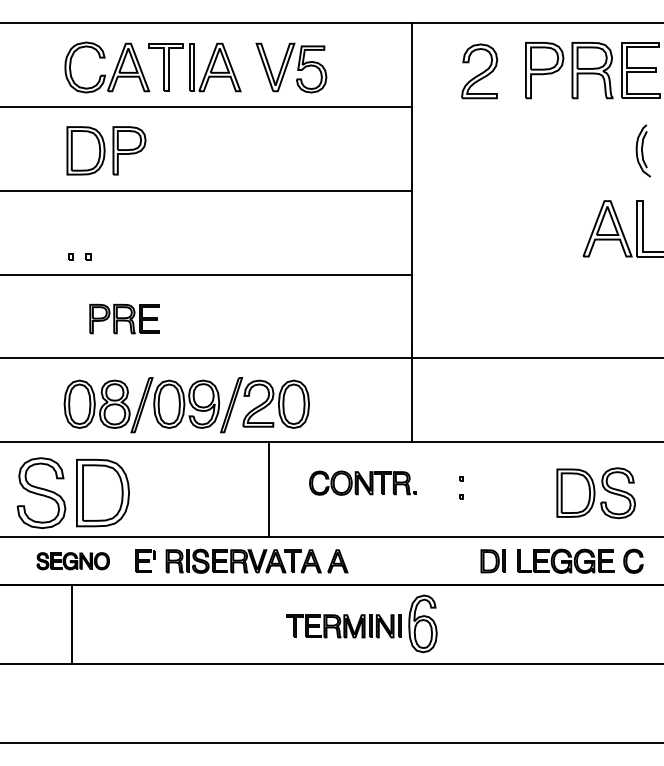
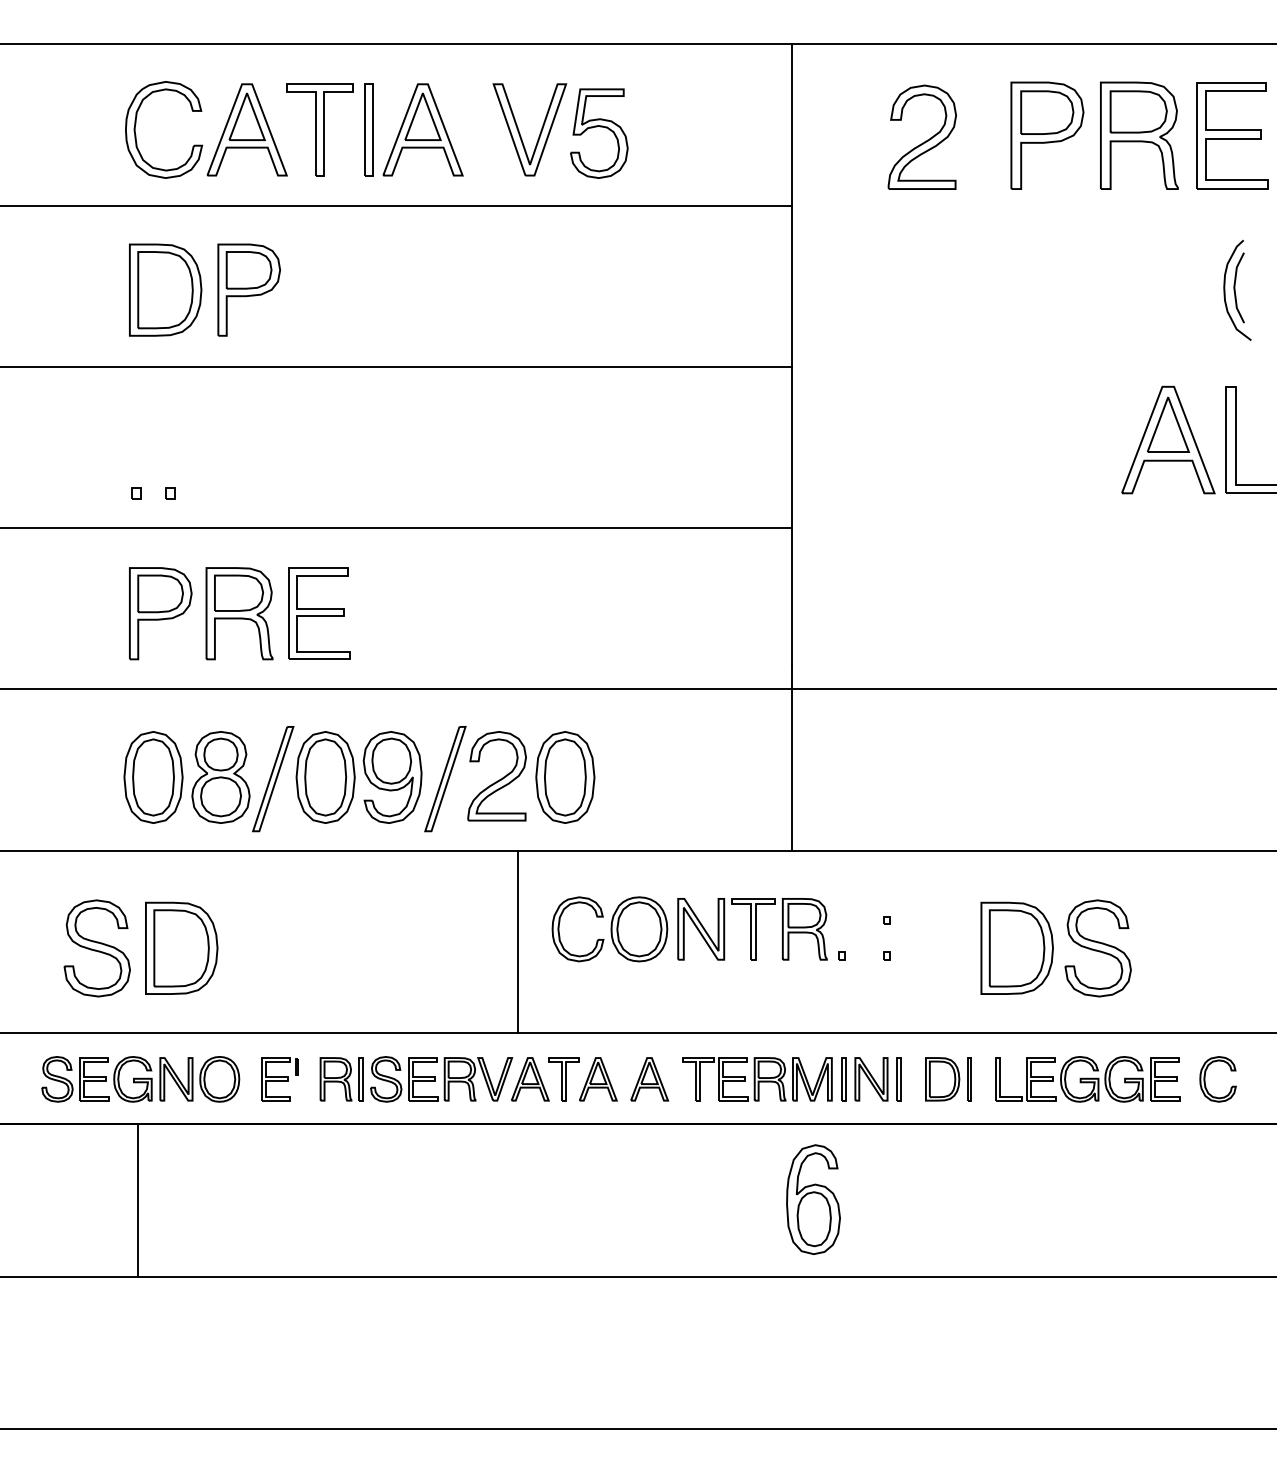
part: (124, 318) -> (239, 612), size x1.67
part: (362, 482) -> (697, 927), size x1.43
part: (72, 493) -> (139, 948), size x0.71
part: (595, 493) -> (1054, 948), moved
part: (73, 560) -> (141, 1077), size x1.43
part: (343, 626) -> (791, 1079), moved

